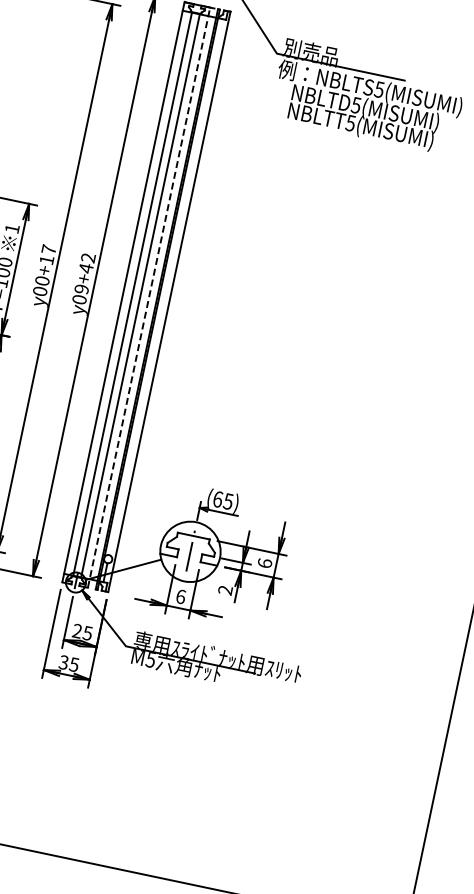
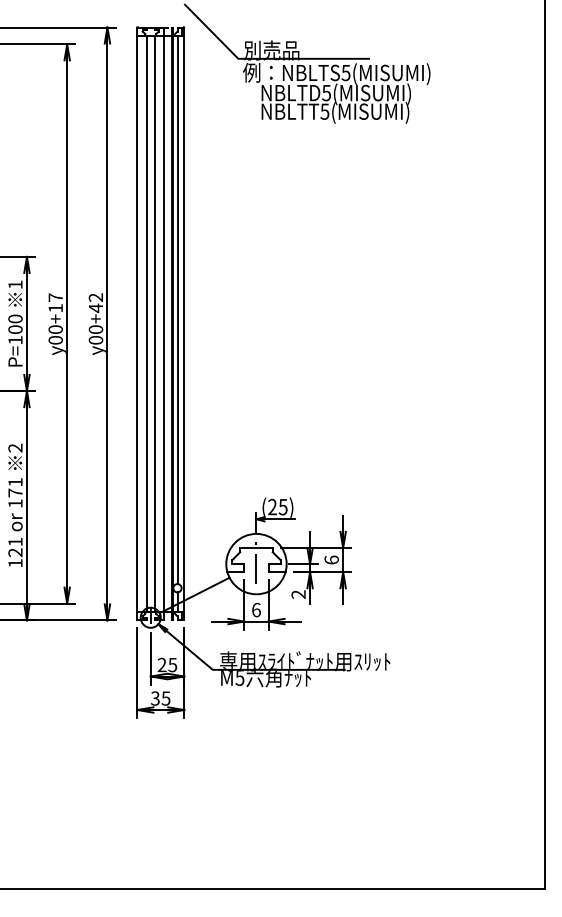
line: (165, 287) -> (177, 310), added
text: (82, 289) -> (96, 329), y09+42 -> y00+42
line: (149, 297) -> (163, 323), dashed -> solid
text: (218, 498) -> (272, 506), (65) -> (25)

